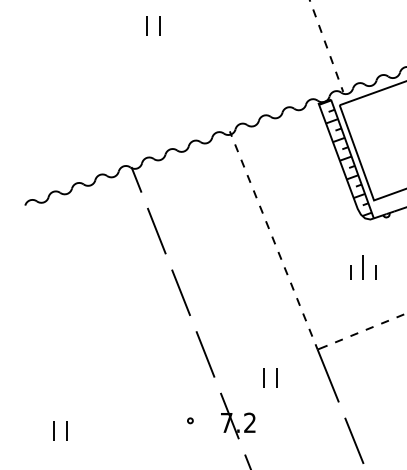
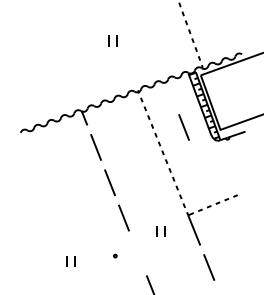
part: (152, 25) -> (112, 40), moved
line: (309, 196) -> (183, 127), added
part: (361, 267) -> (213, 168), removed
part: (237, 416) -> (142, 253), removed
part: (59, 430) -> (70, 261), moved

